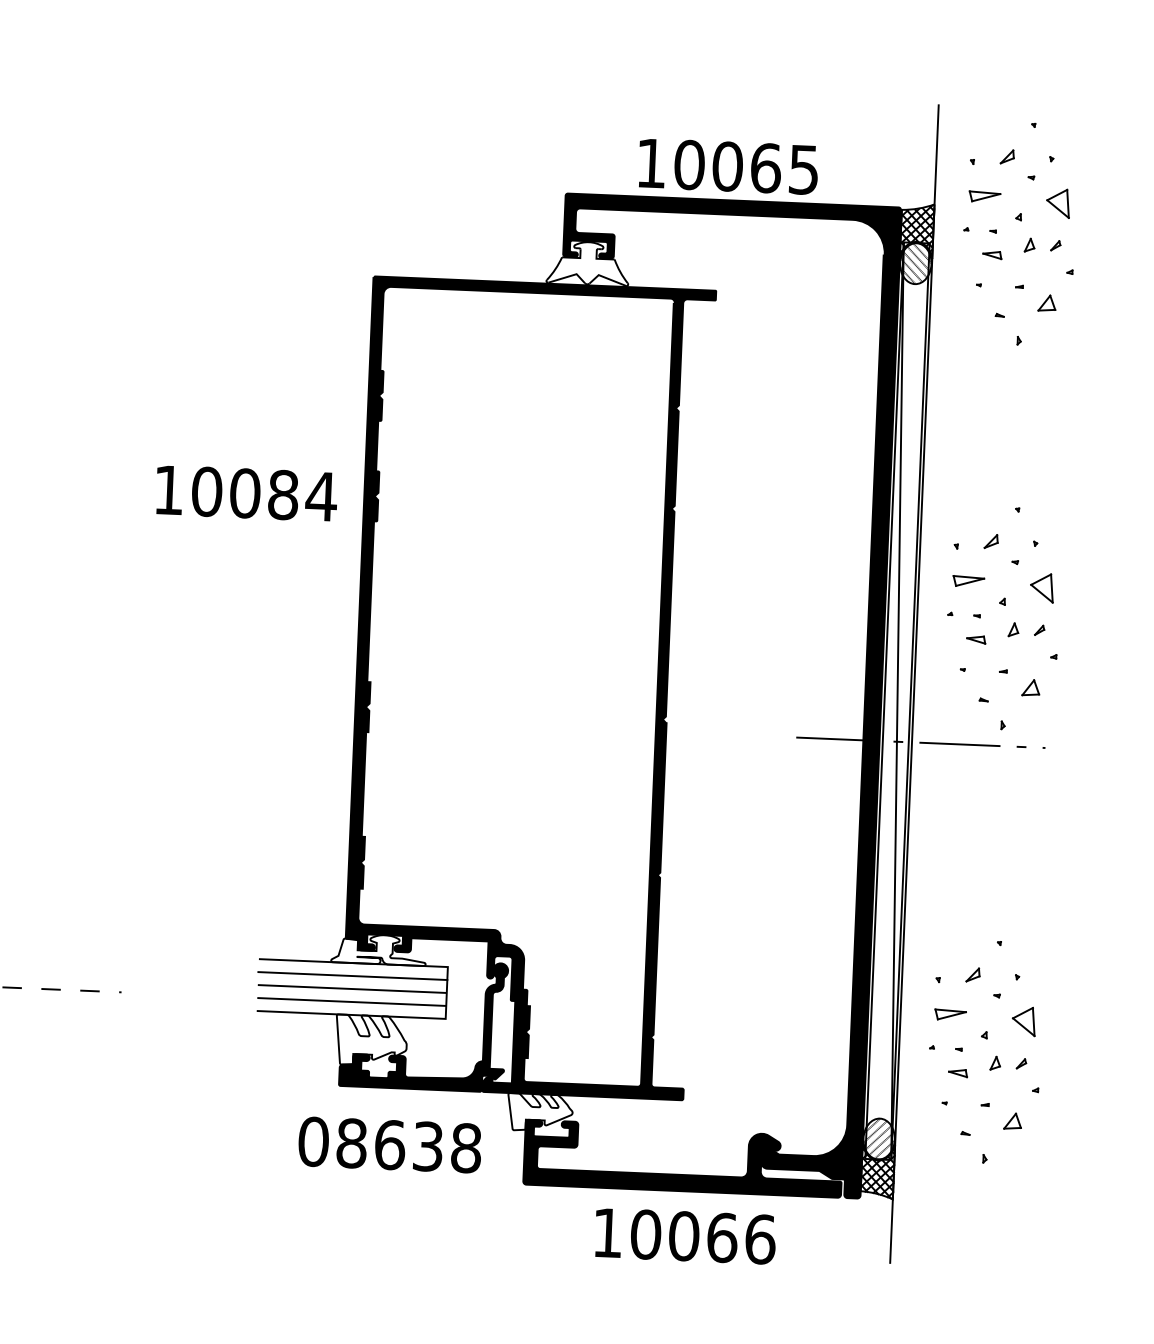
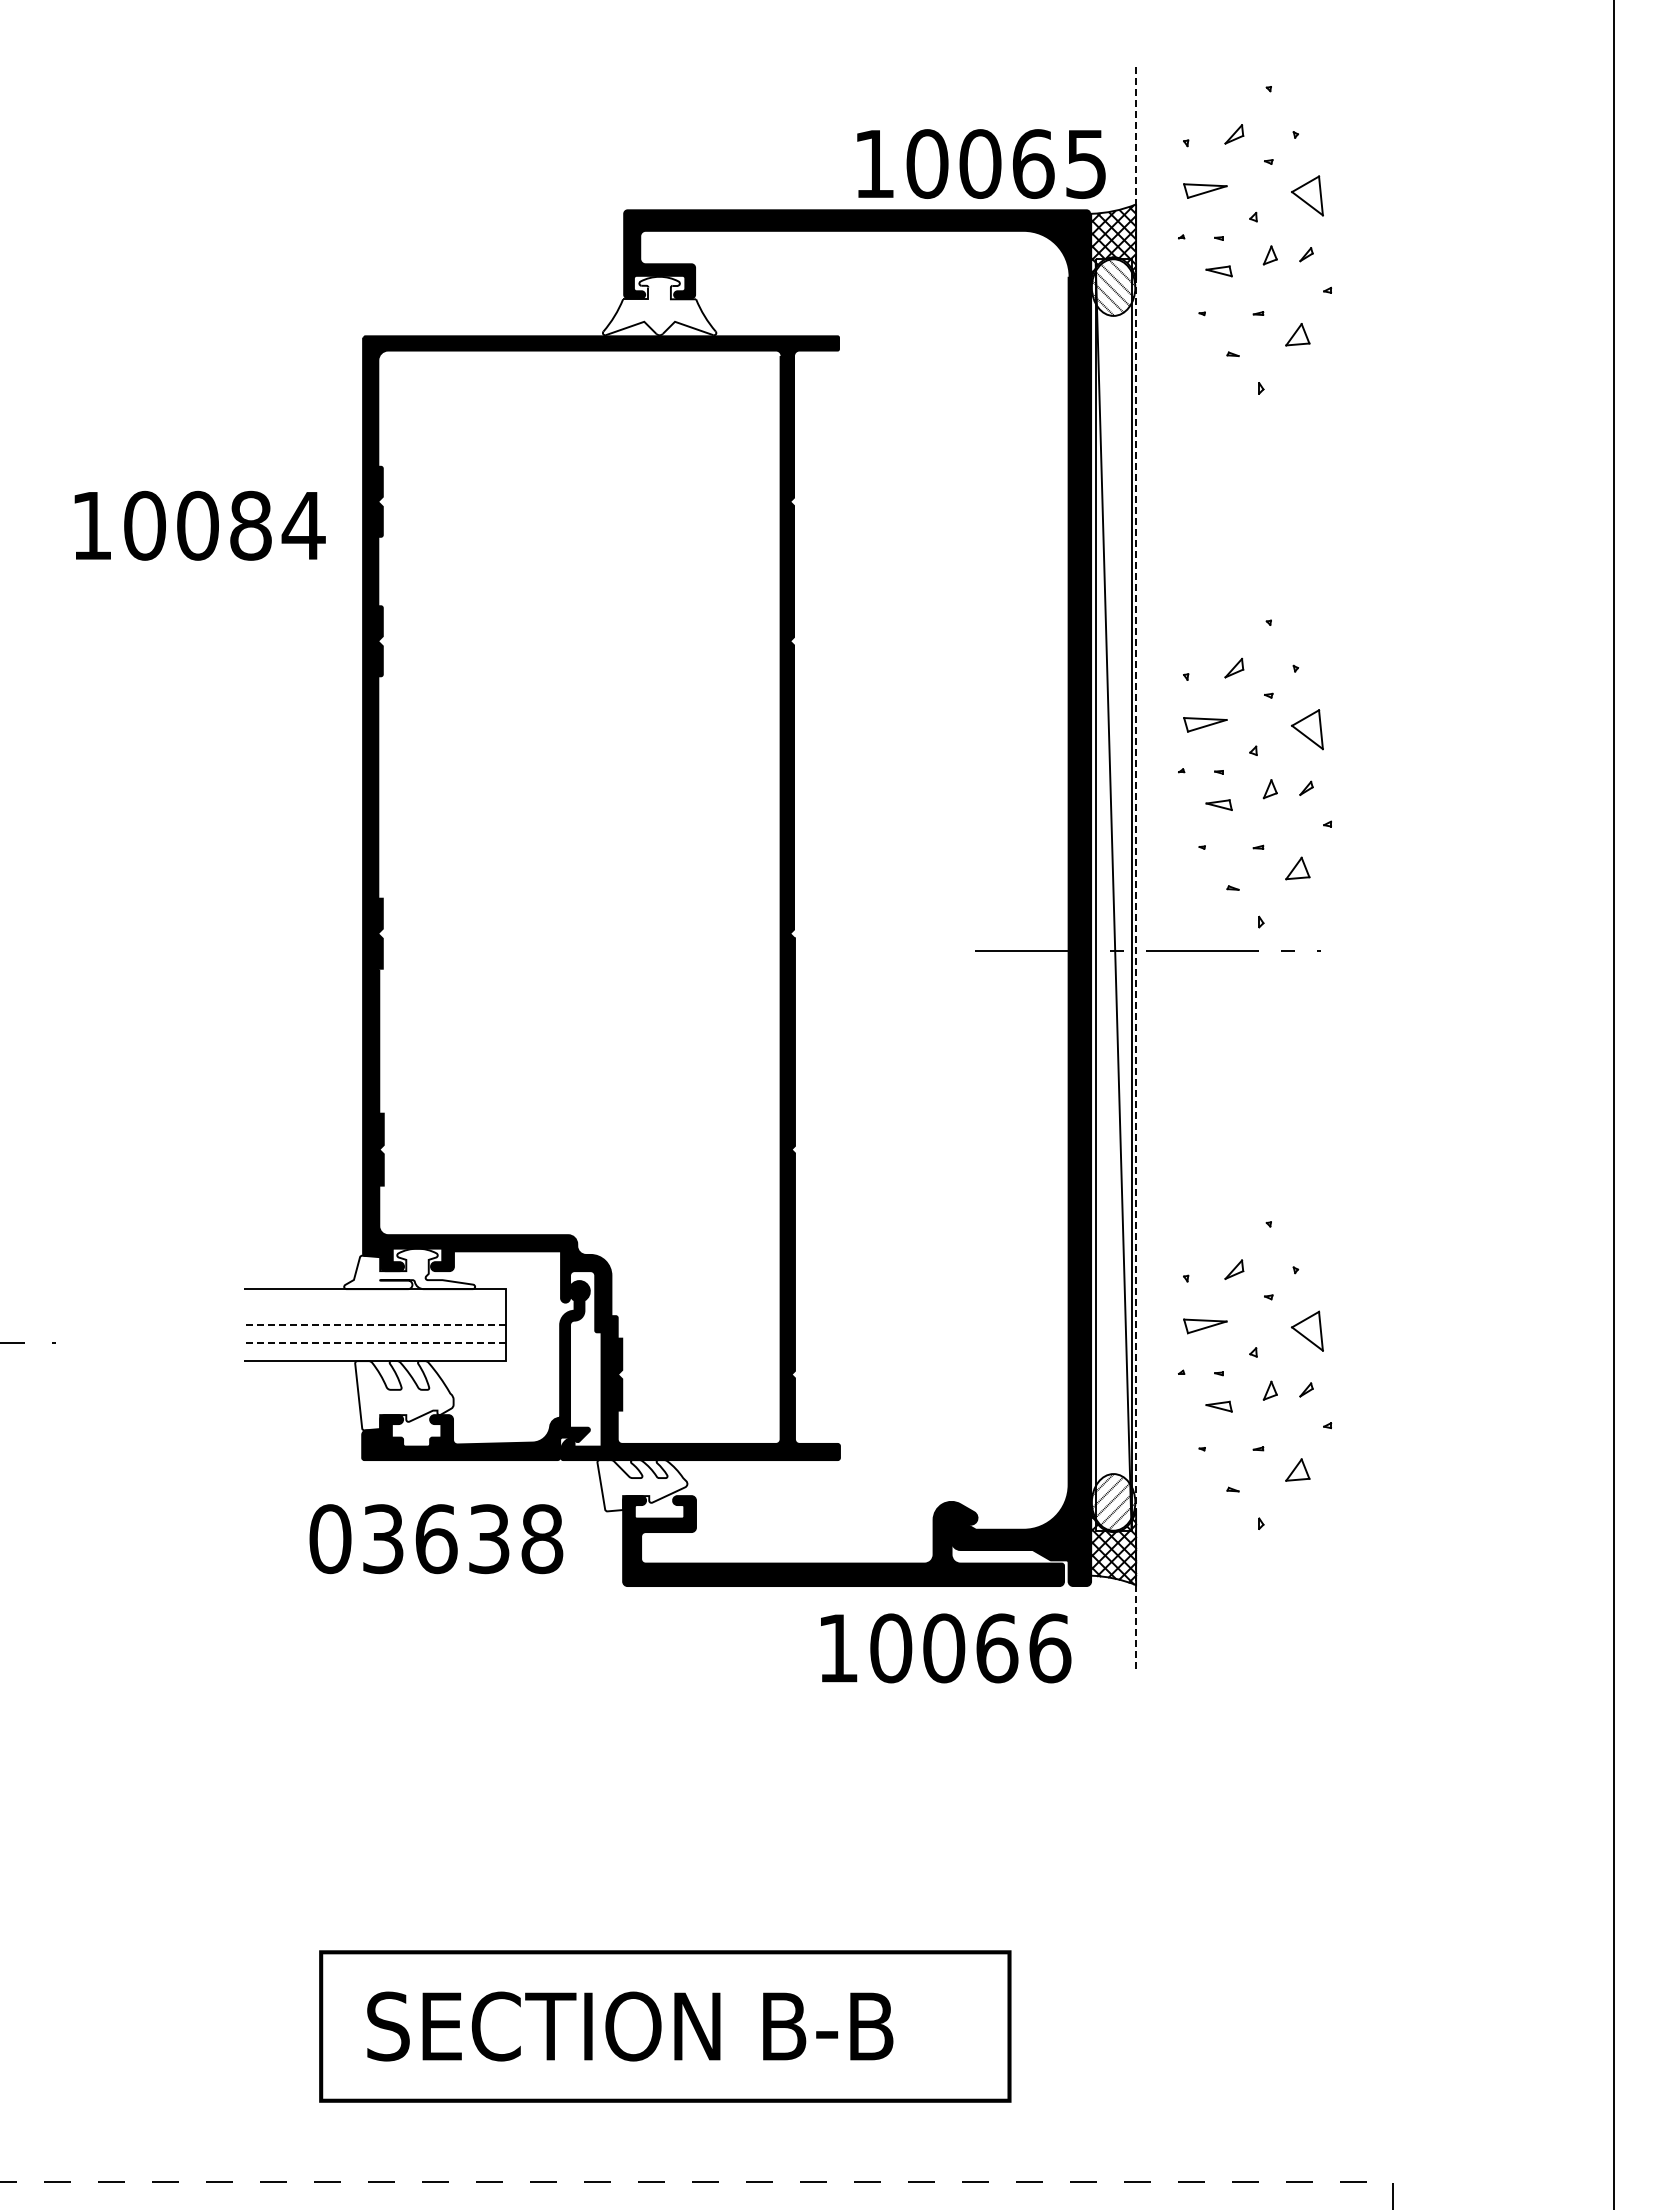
text: (728, 166) -> (981, 163), moved
text: (246, 493) -> (199, 525), moved
line: (914, 684) -> (1136, 870), solid -> dashed
line: (352, 976) -> (374, 1307), removed
line: (351, 989) -> (374, 1325), solid -> dashed
line: (351, 1002) -> (374, 1343), solid -> dashed
text: (351, 1143) -> (383, 1539), 08638 -> 03638
text: (685, 1236) -> (946, 1648), moved

